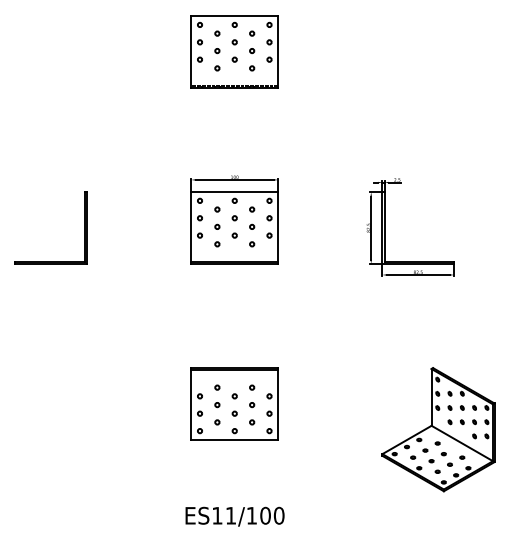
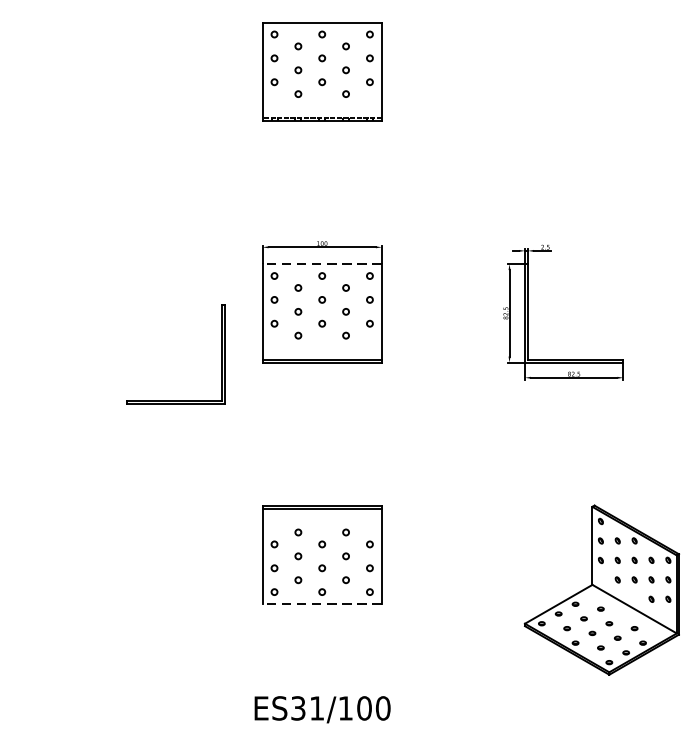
line: (234, 192) -> (321, 264), solid -> dashed
part: (84, 227) -> (221, 353), moved
line: (234, 439) -> (321, 603), solid -> dashed
text: (217, 515) -> (298, 708), ES11/100 -> ES31/100

